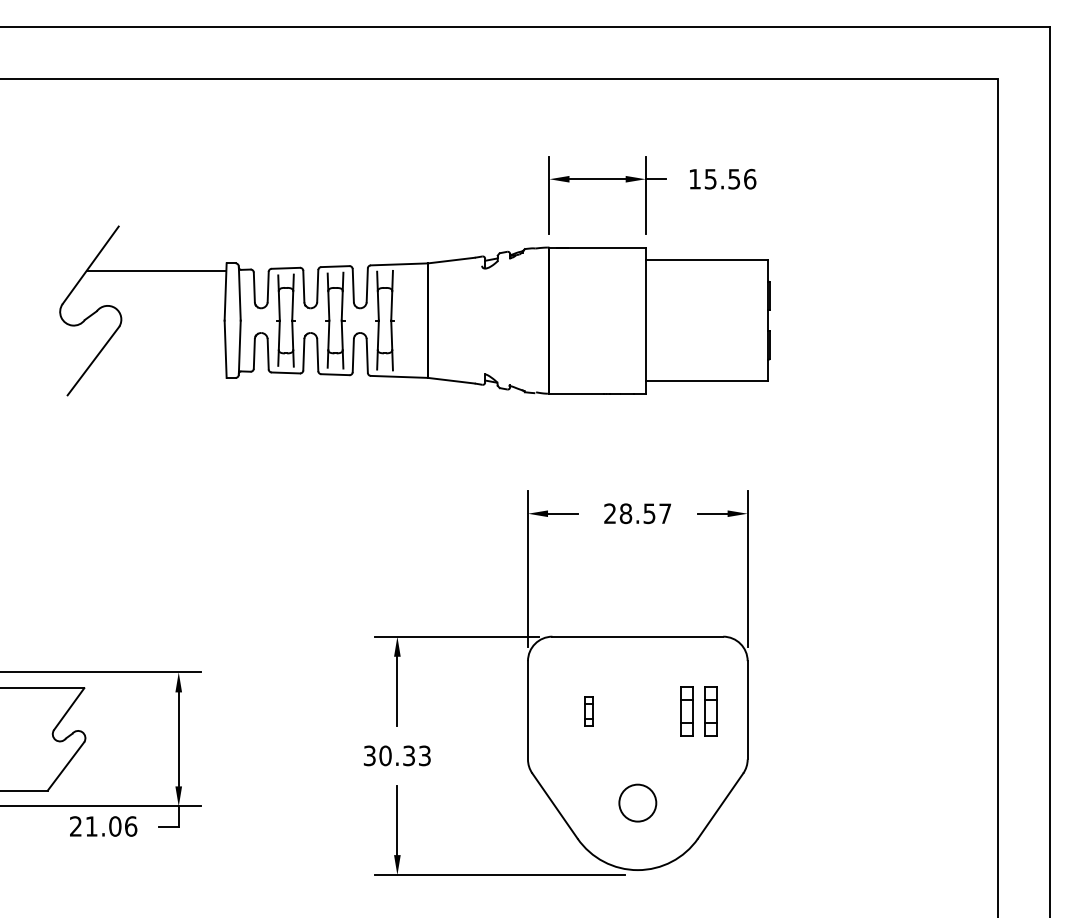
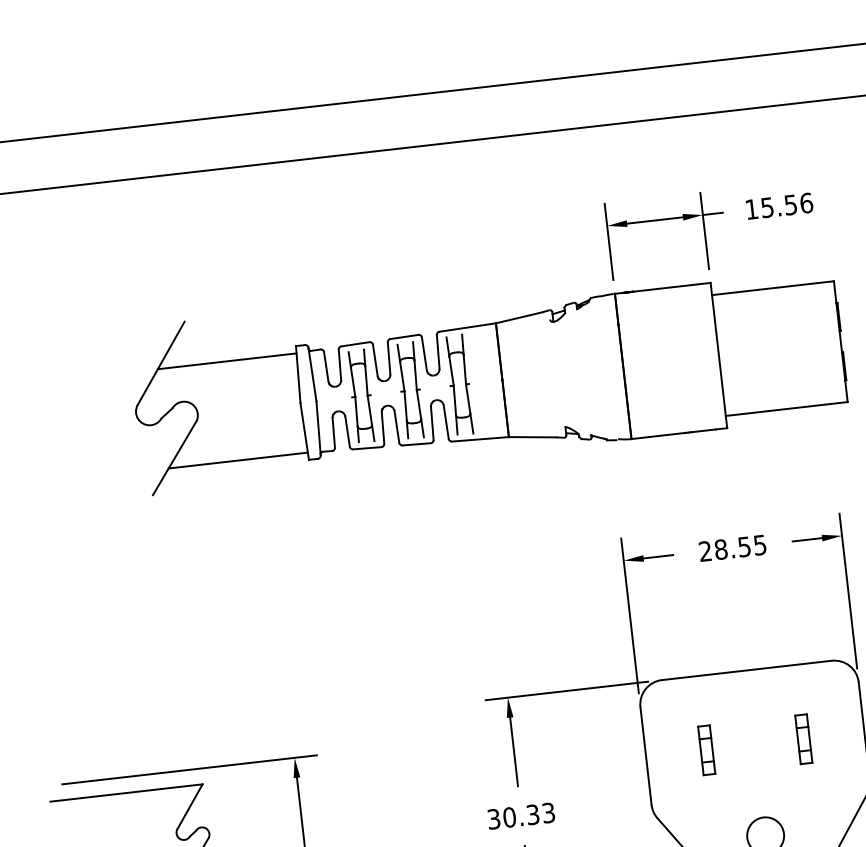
line: (156, 370) -> (238, 460), added
text: (665, 513) -> (760, 544), 28.57 -> 28.55
part: (588, 711) -> (706, 750), size x1.67
part: (710, 711) -> (827, 736), removed

